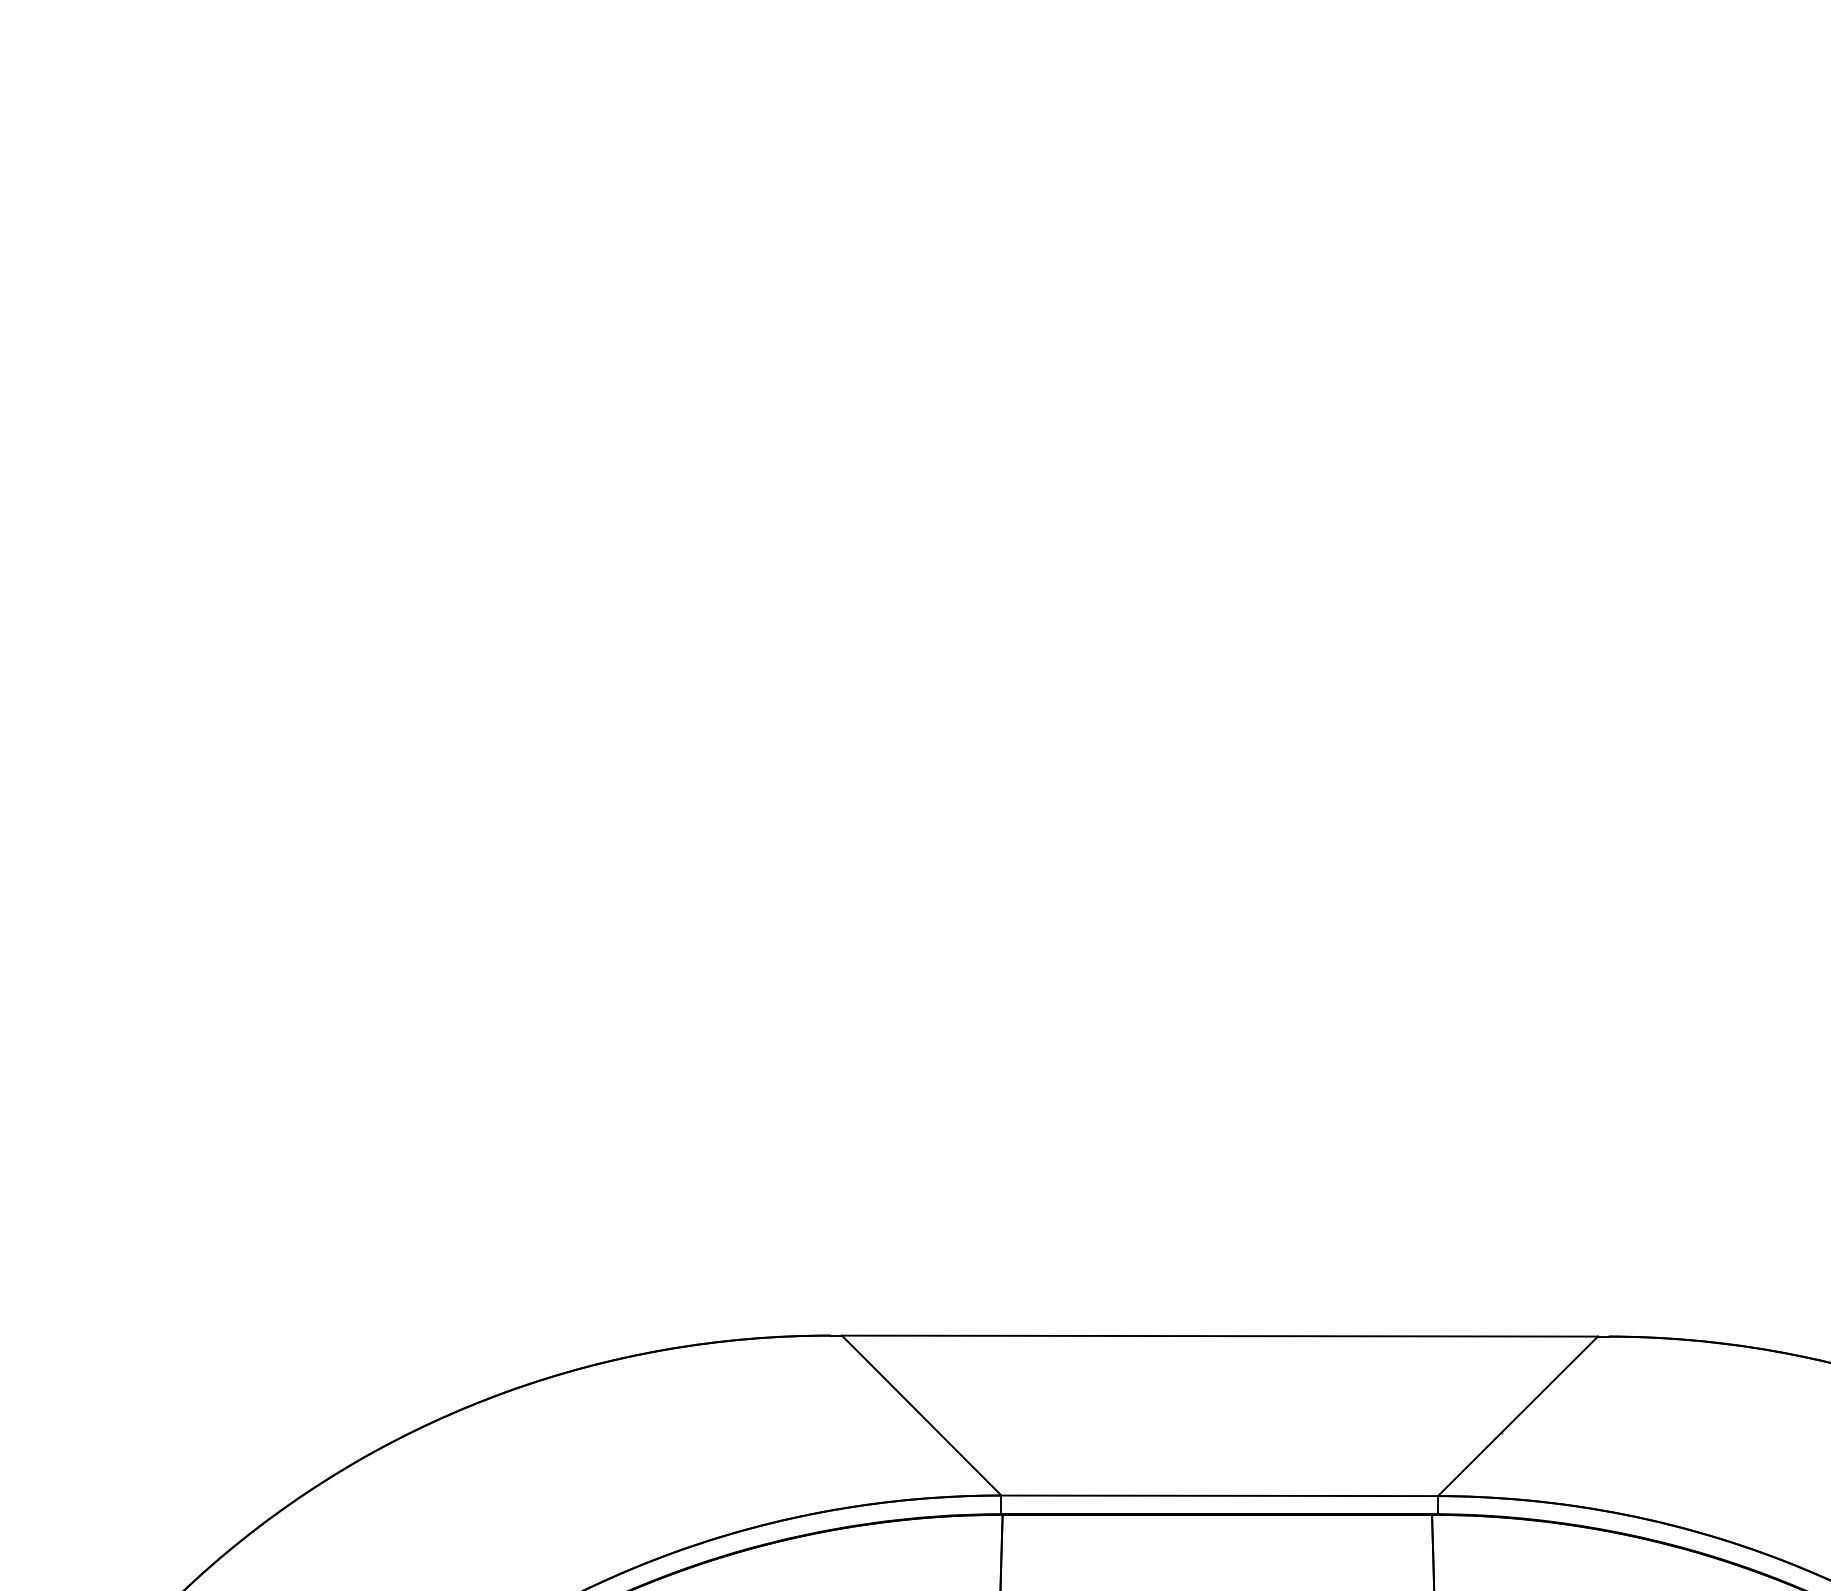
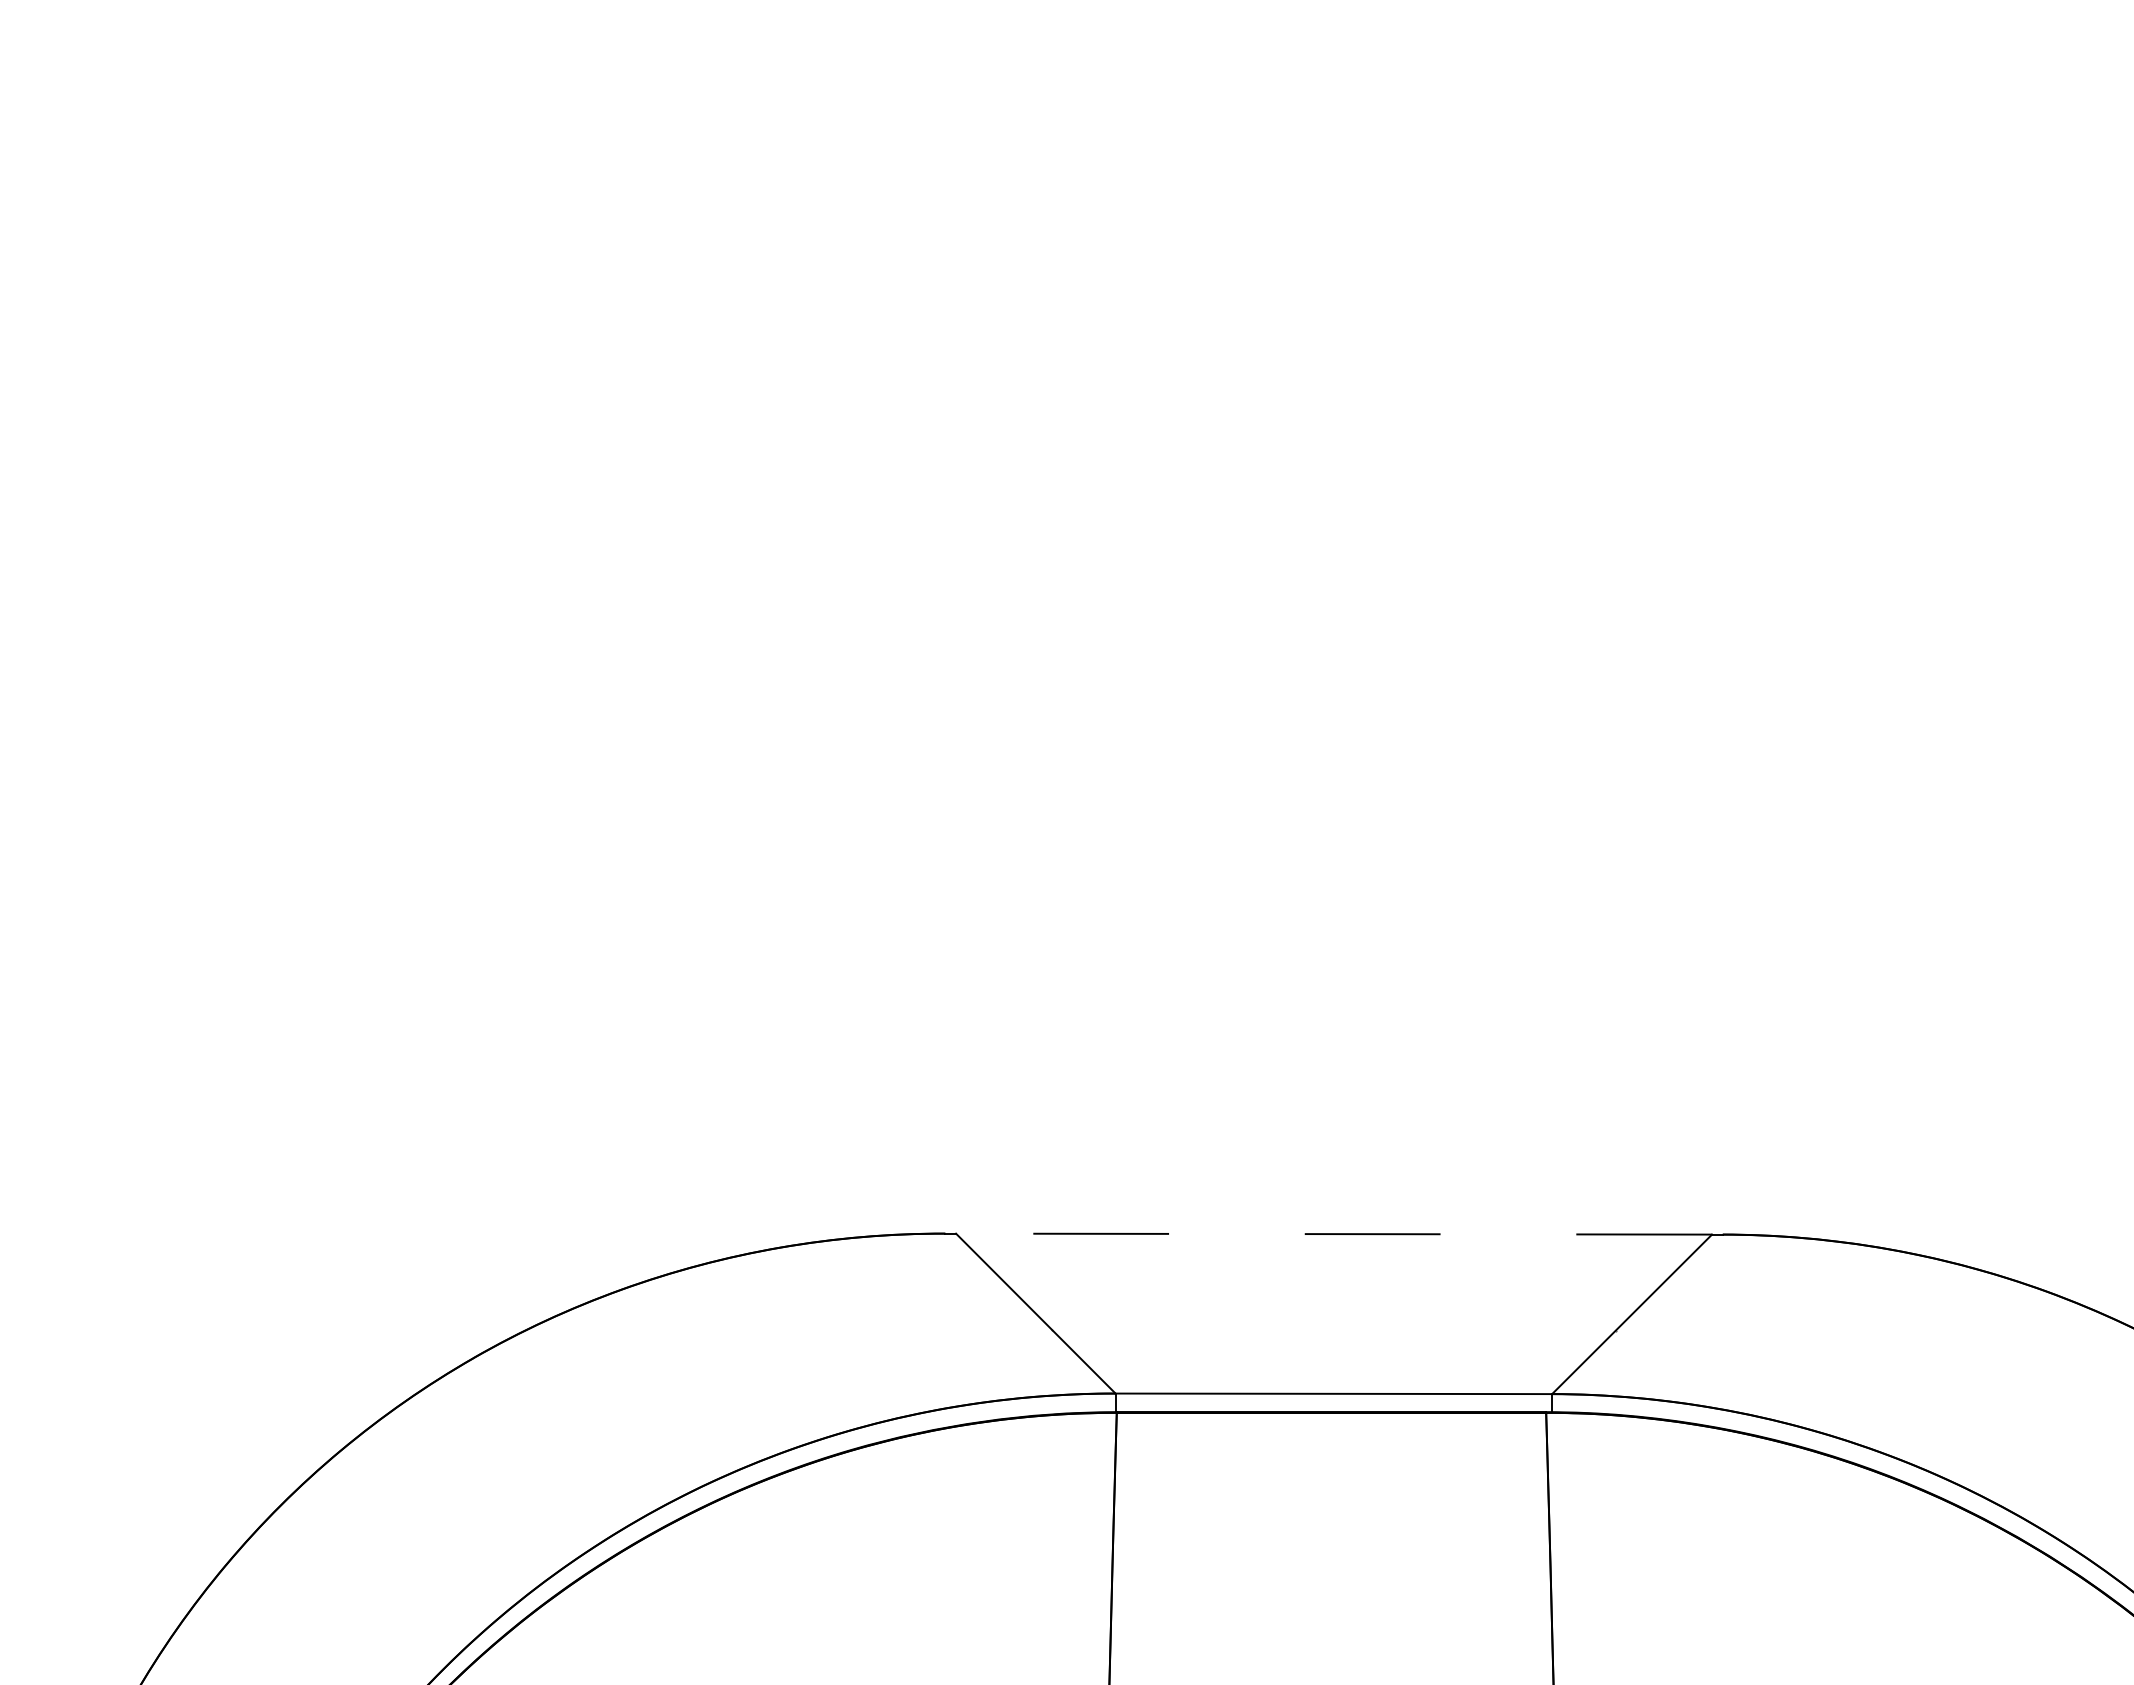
line: (1220, 1336) -> (1334, 1234), solid -> dashed

